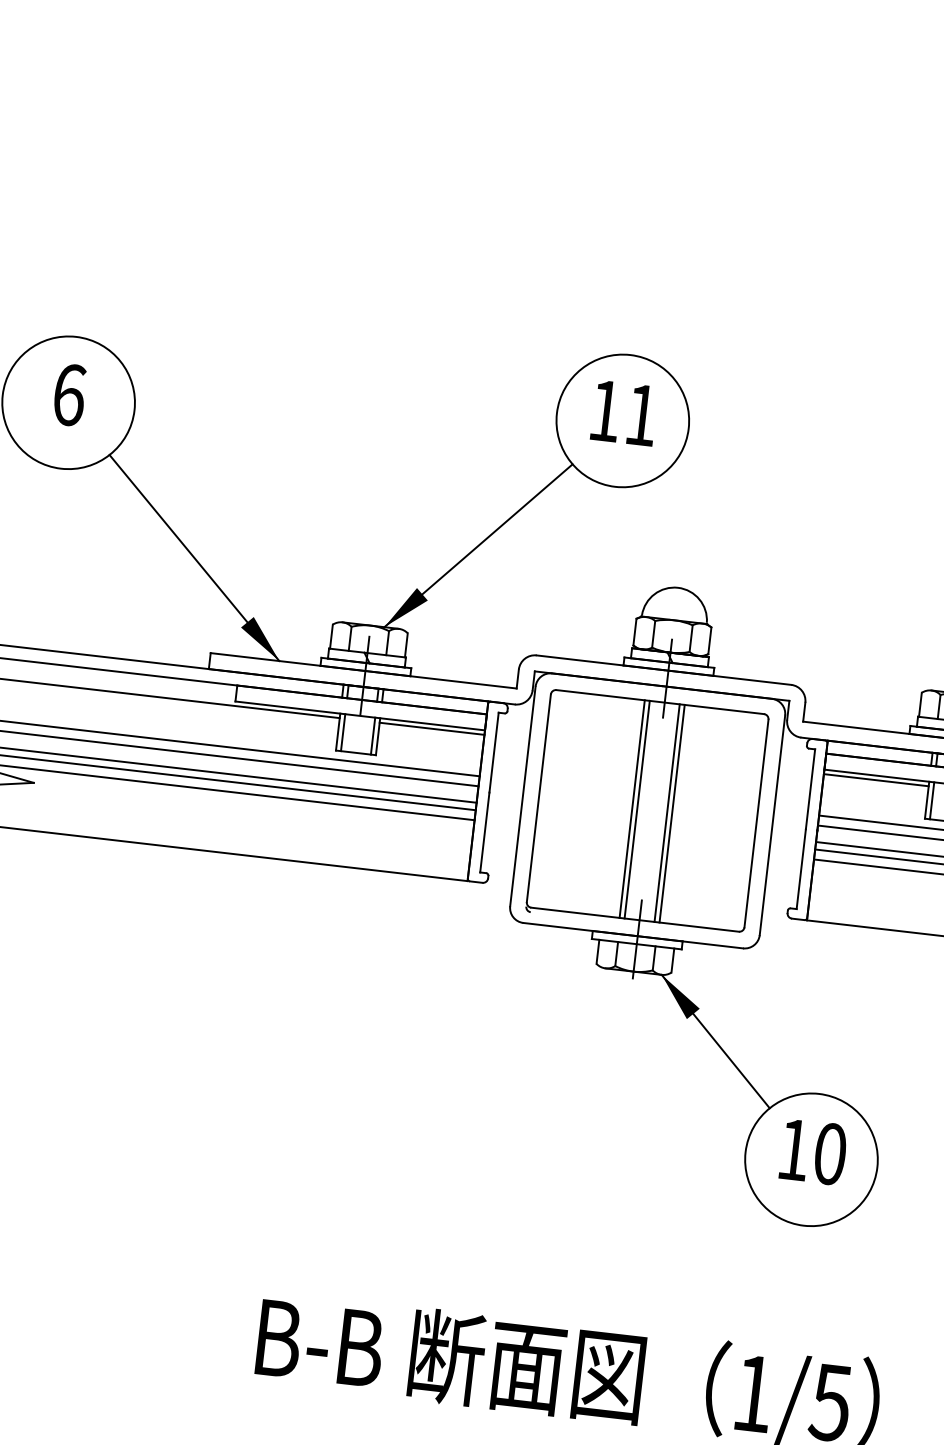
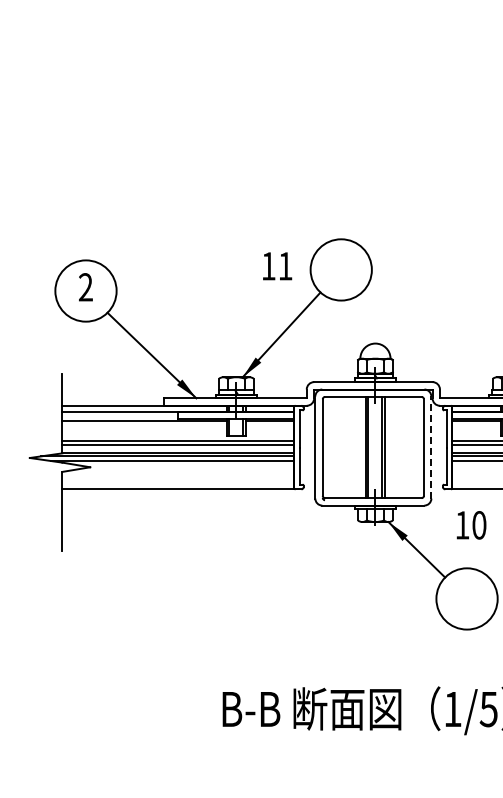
text: (70, 395) -> (86, 287), 6 -> 2
text: (624, 413) -> (277, 266), moved
line: (772, 825) -> (431, 447), solid -> dashed
text: (813, 1152) -> (471, 525), moved

